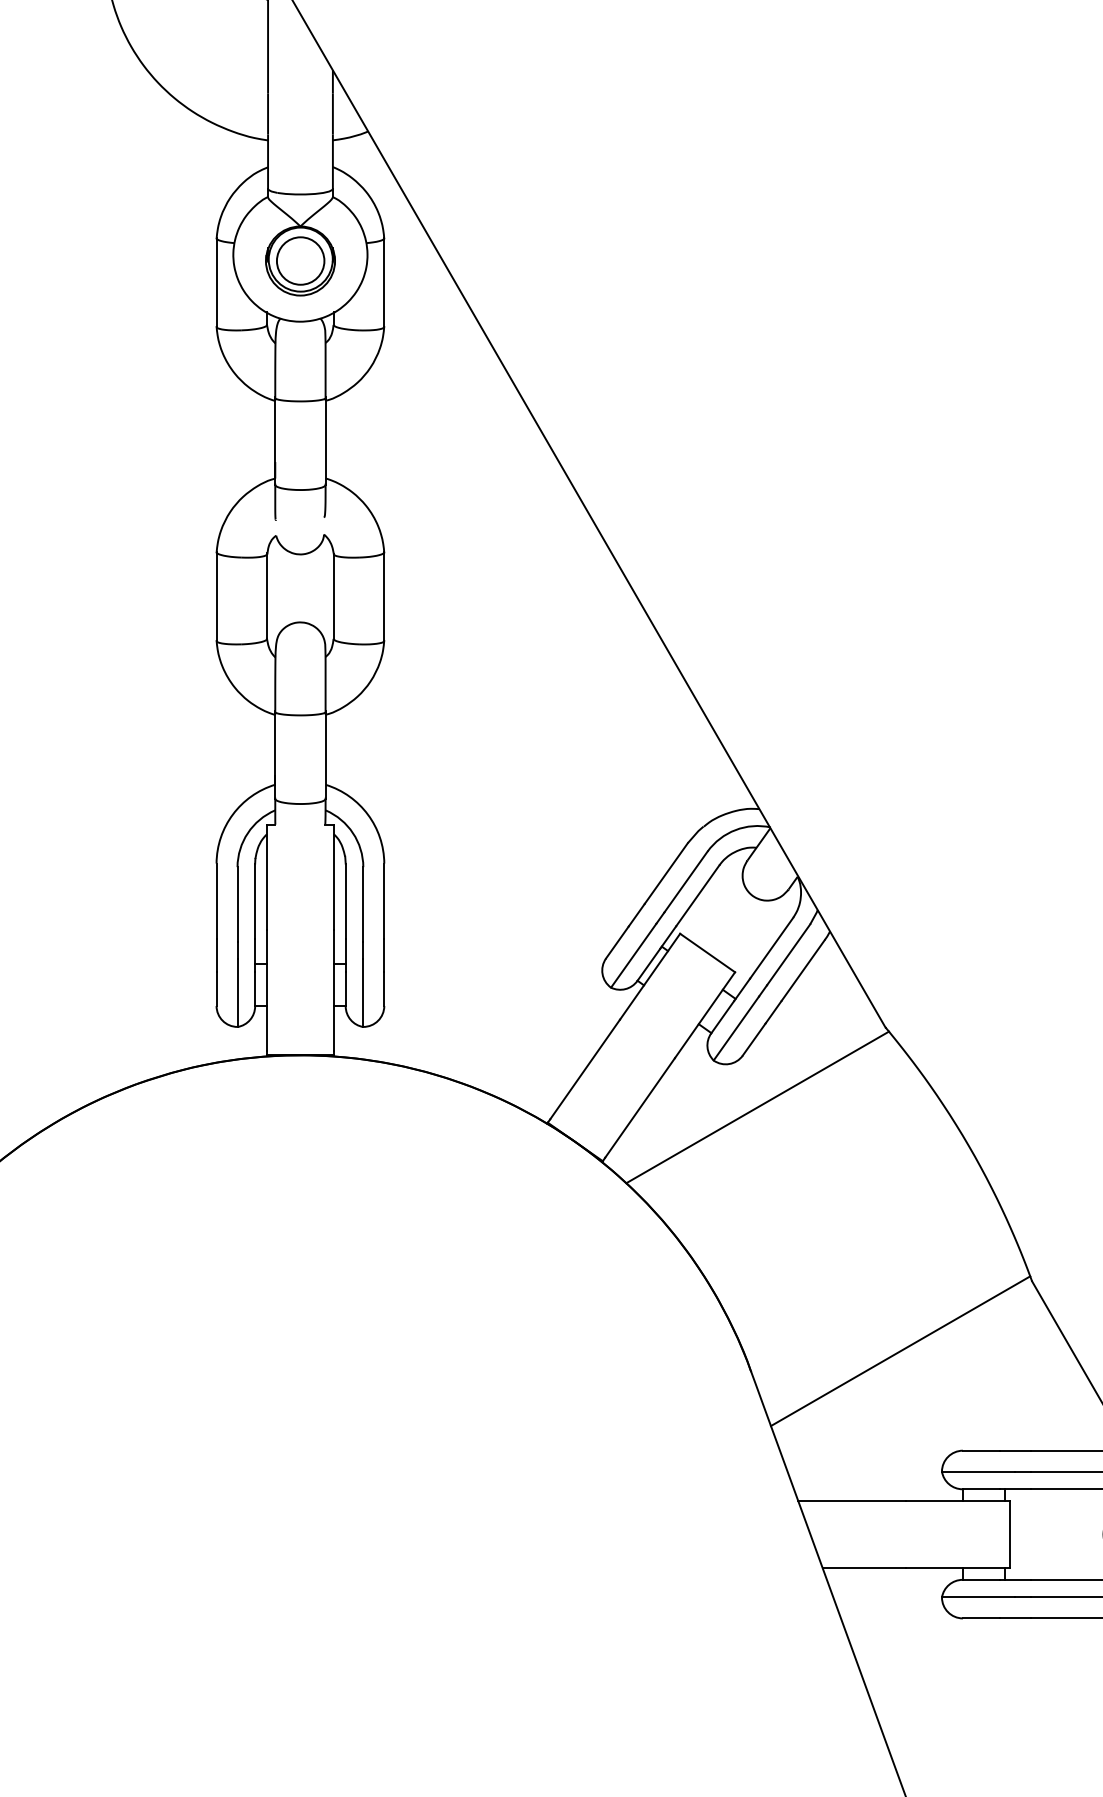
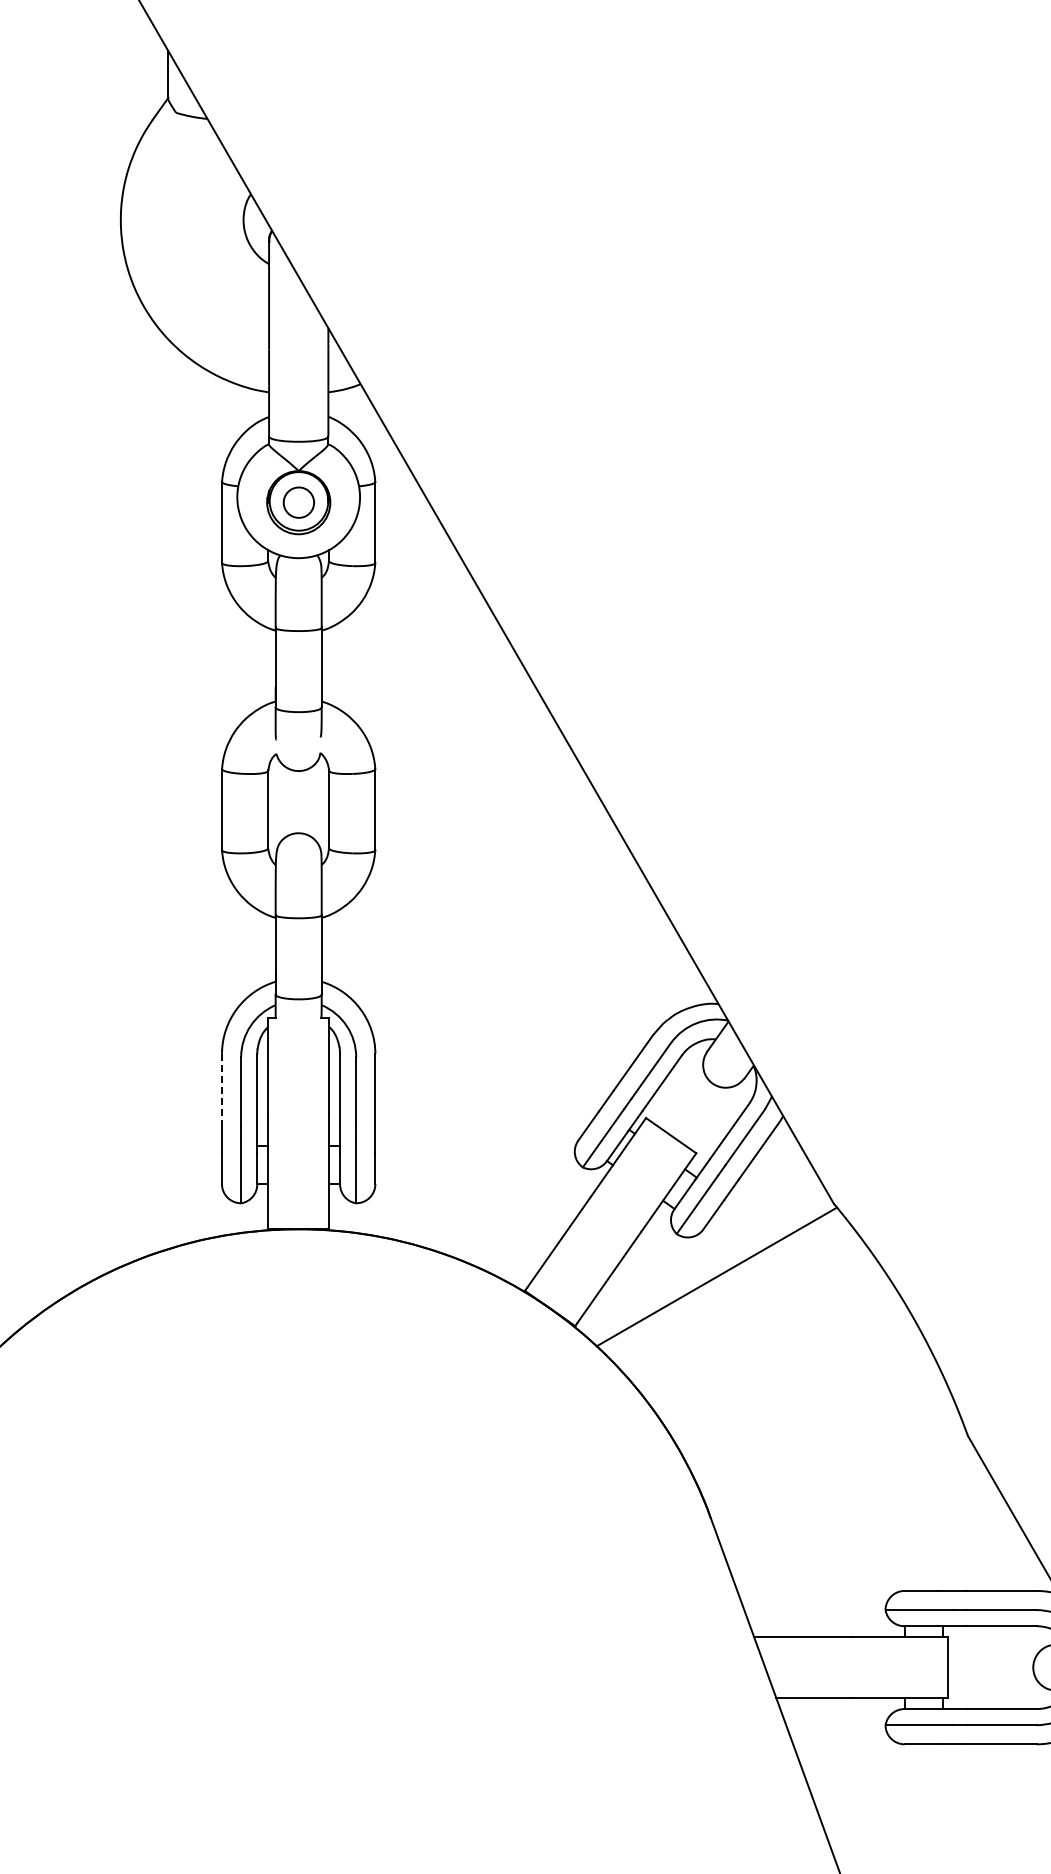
circle: (300, 260) -> (298, 502), size x0.7
line: (216, 901) -> (221, 1088), solid -> dashed
line: (900, 1350) -> (847, 1499), removed

